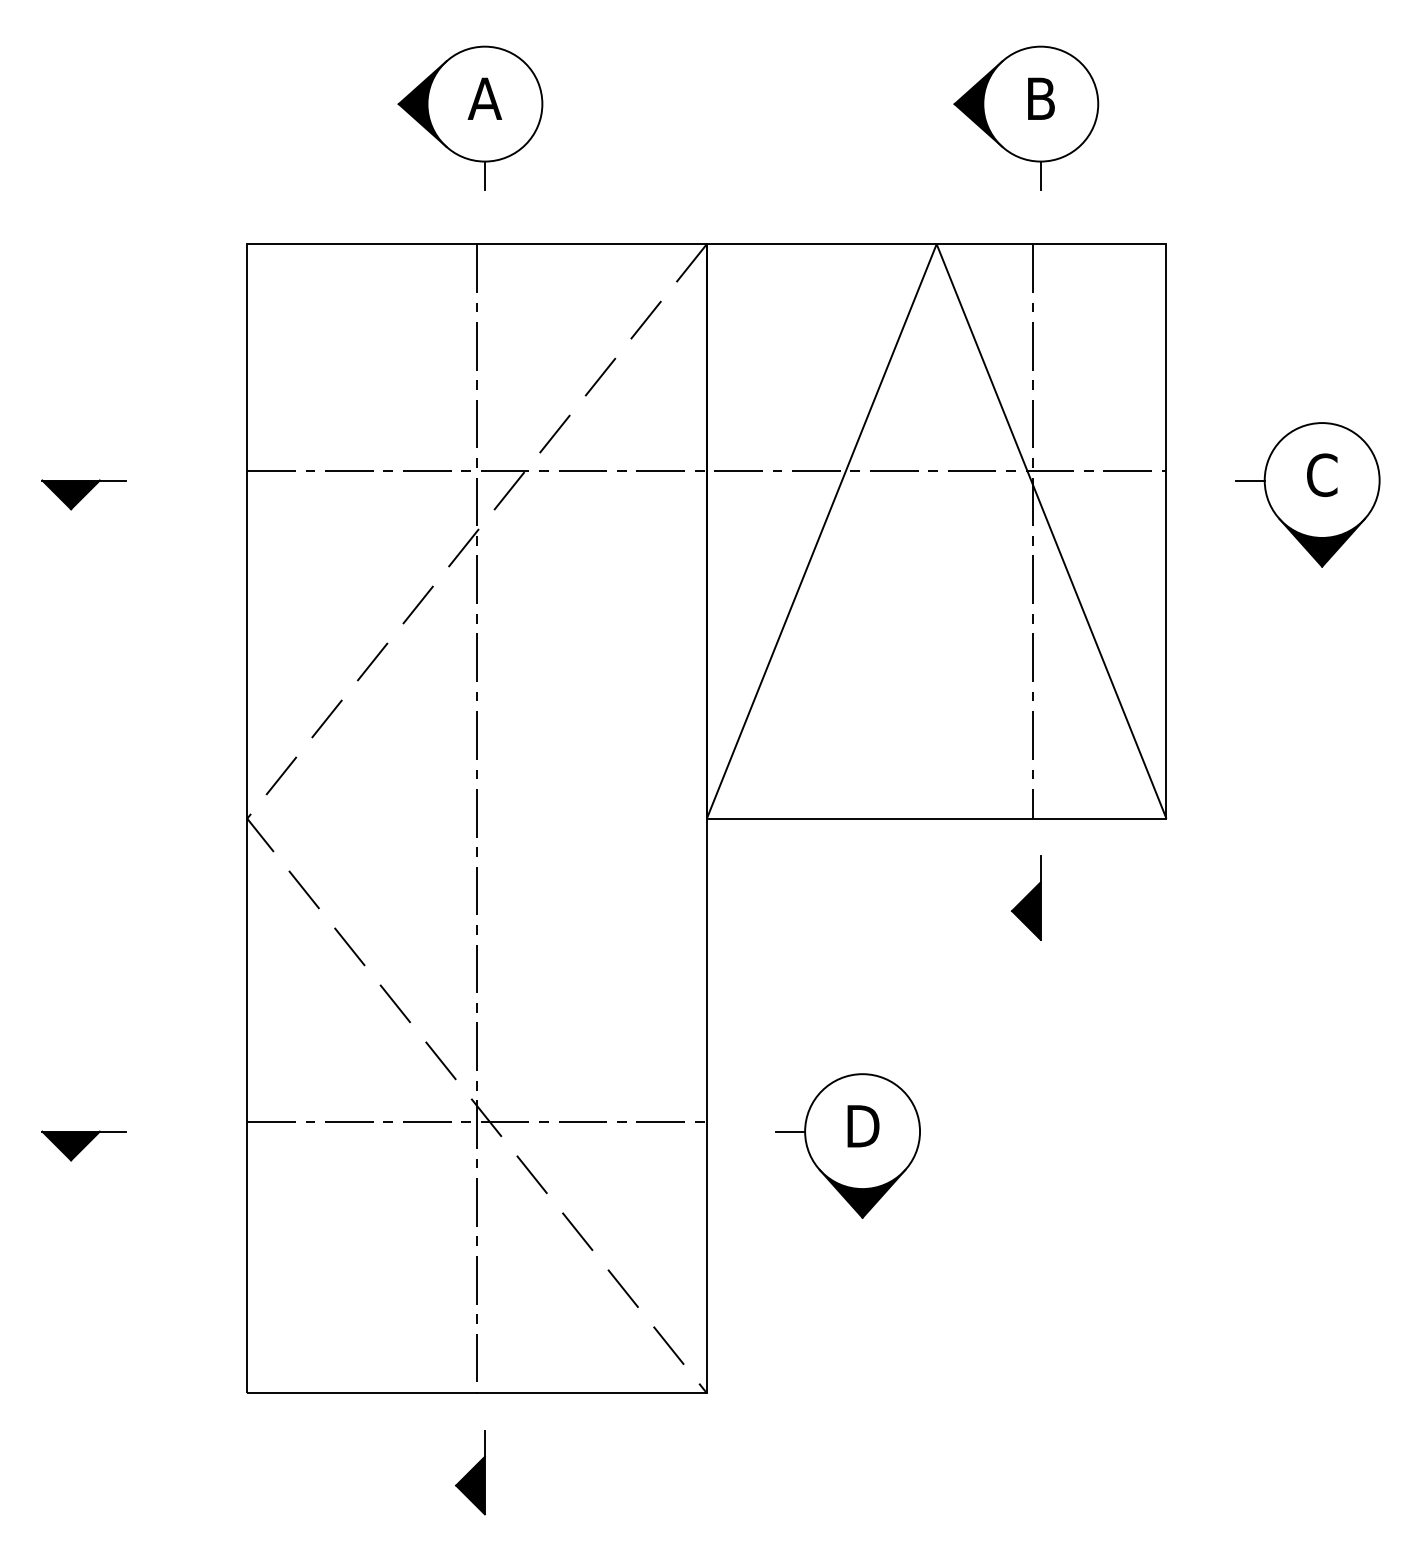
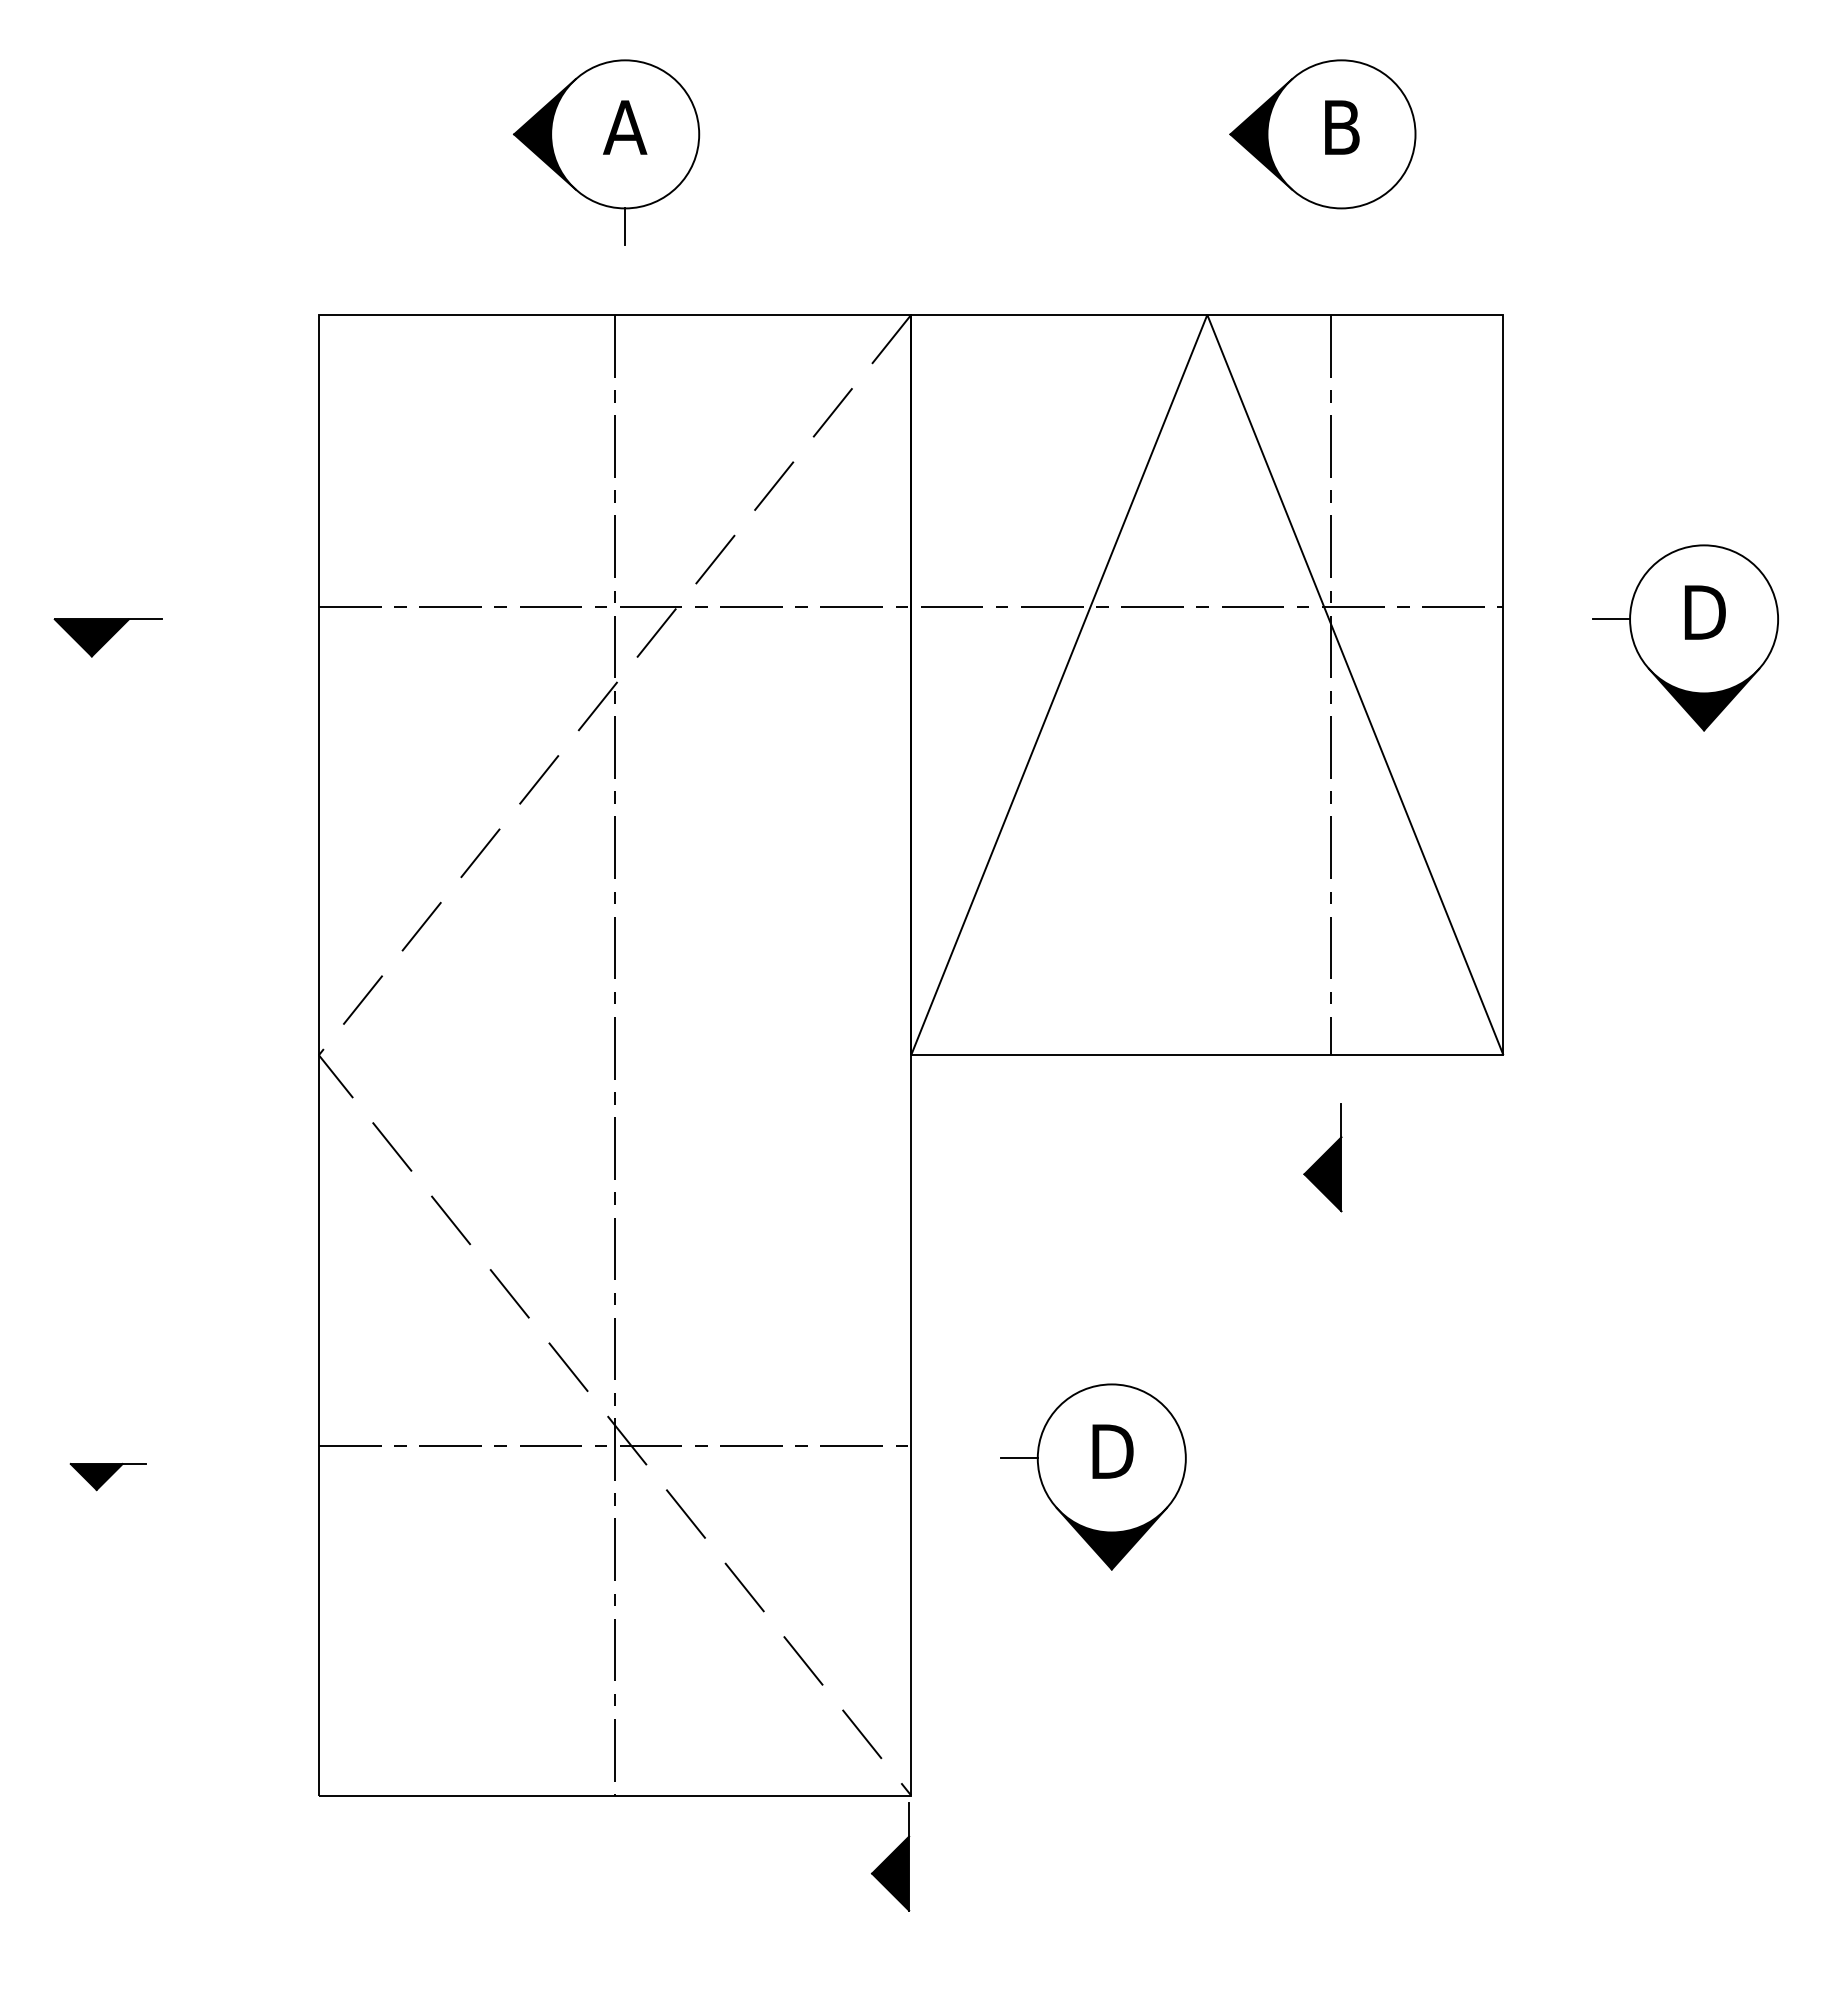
line: (1040, 175) -> (1341, 226), removed
text: (1322, 475) -> (1704, 612), C -> D
part: (83, 1145) -> (107, 1476), size x0.7
part: (470, 1472) -> (890, 1856), moved

